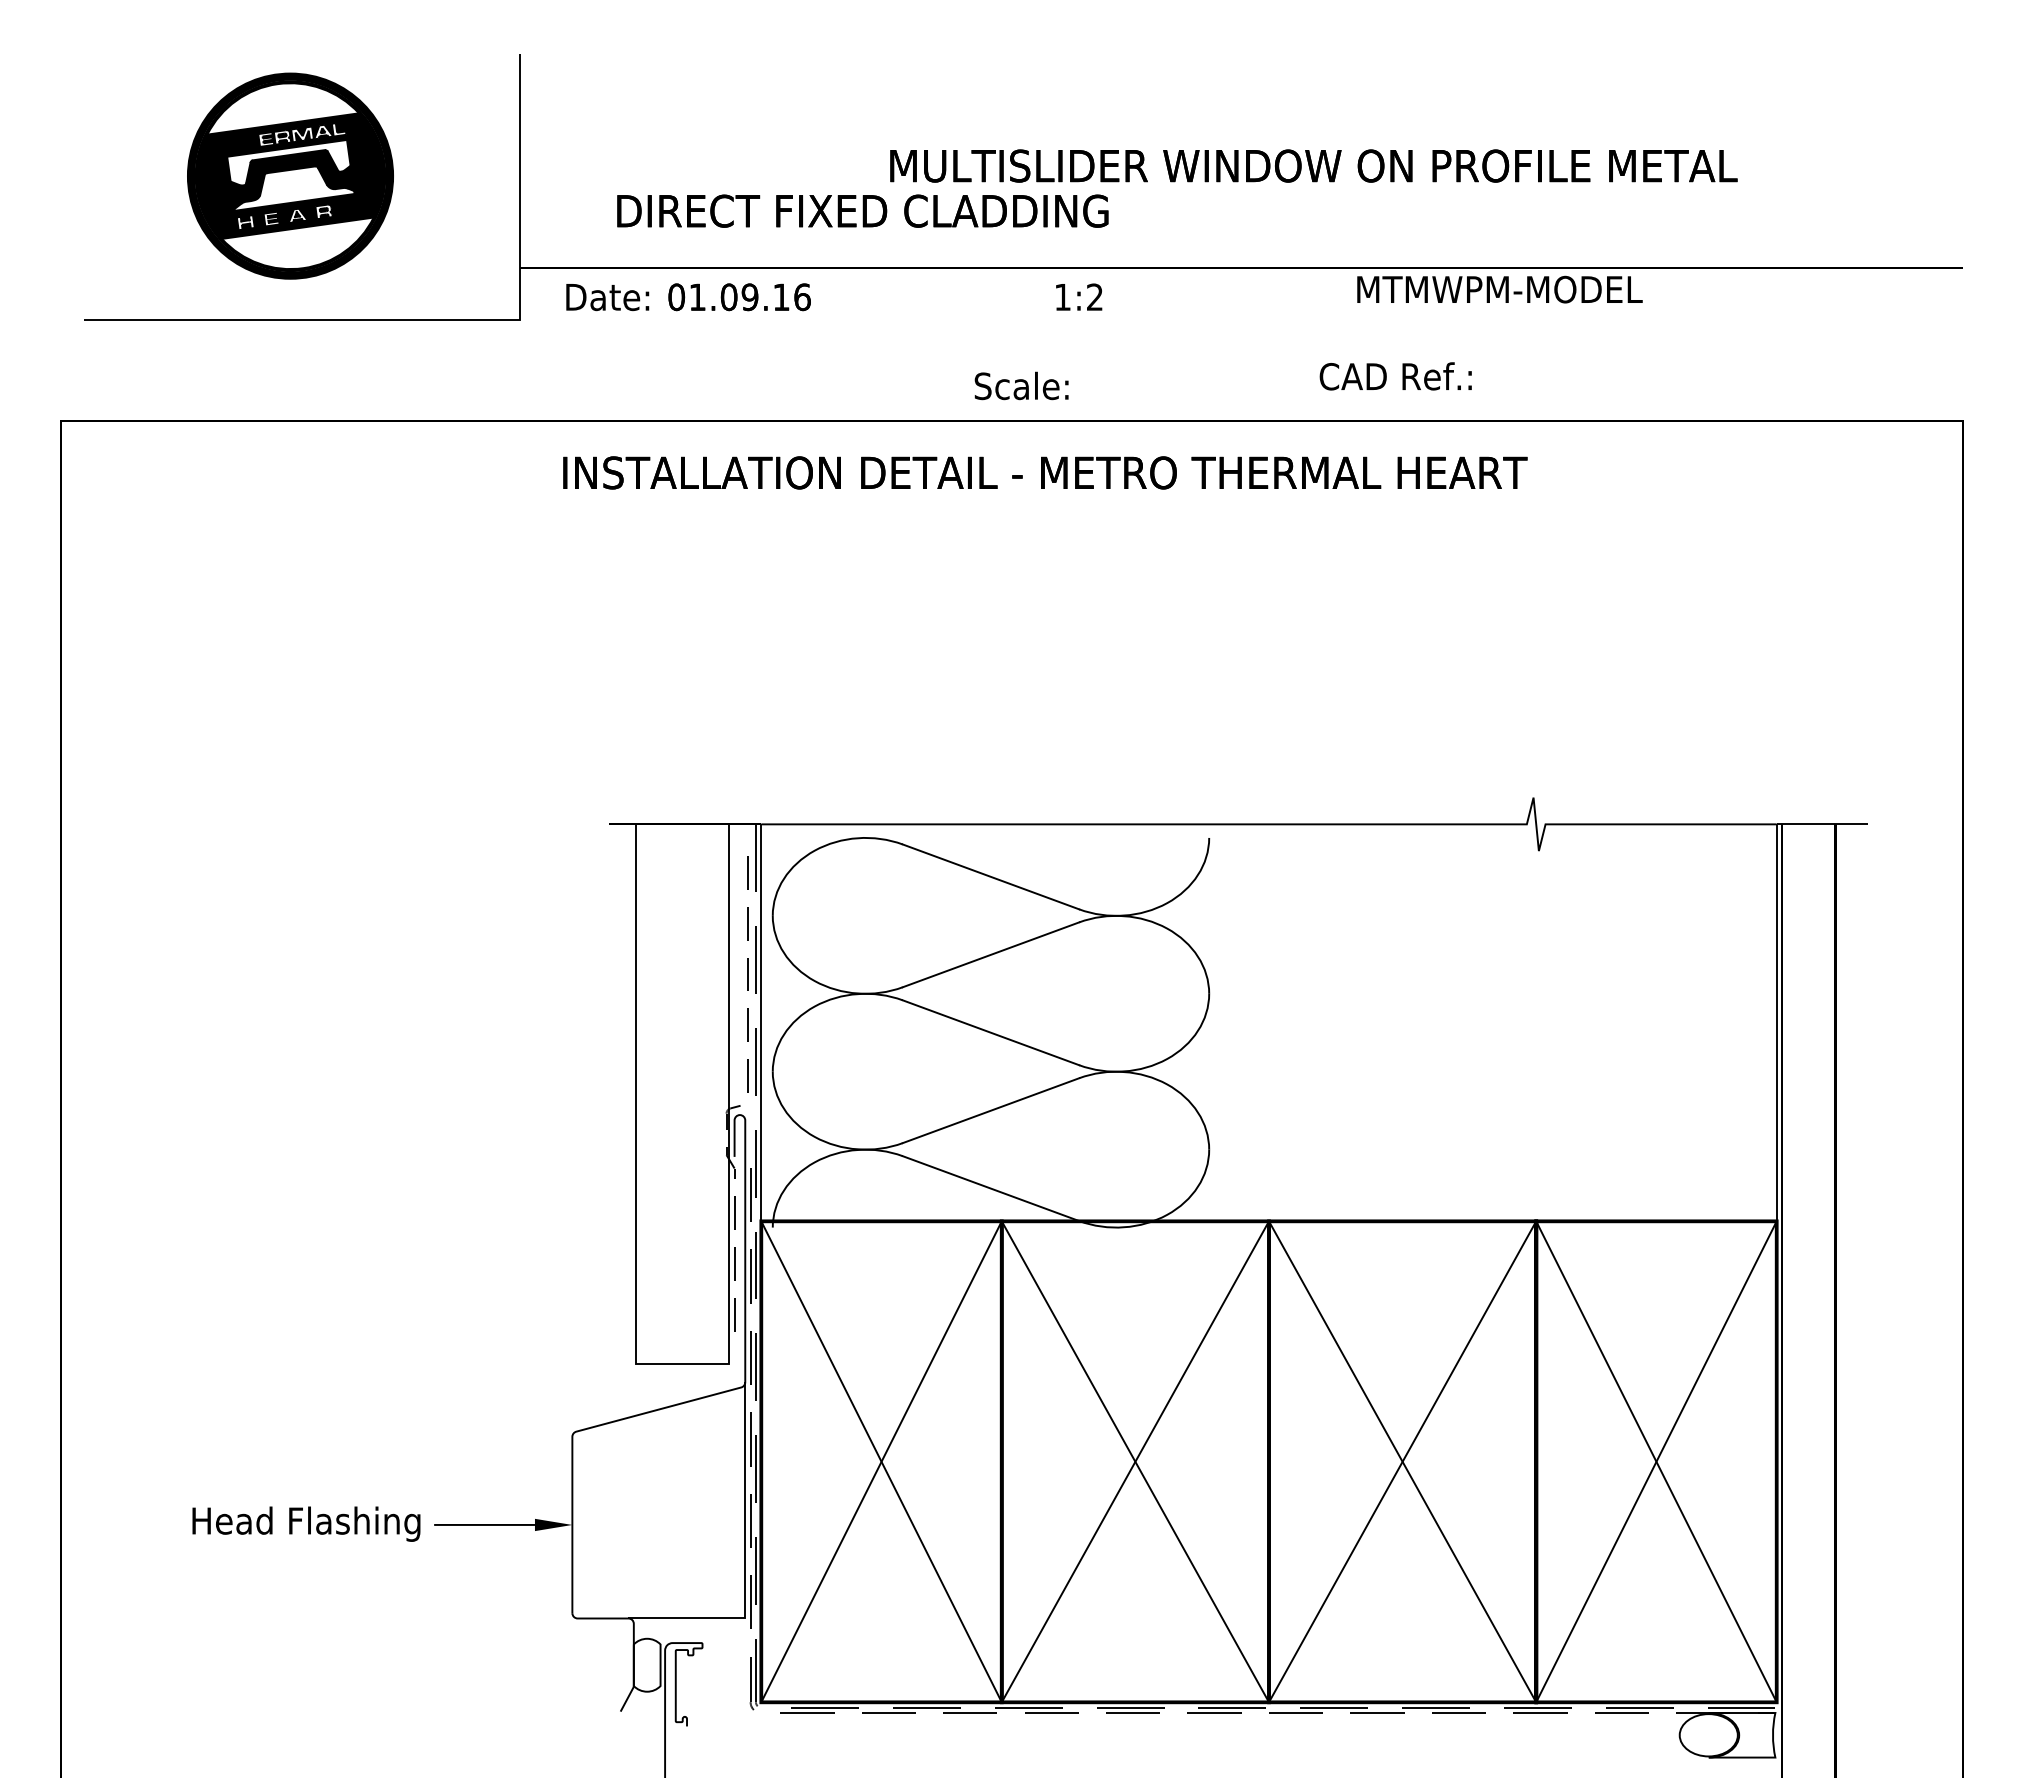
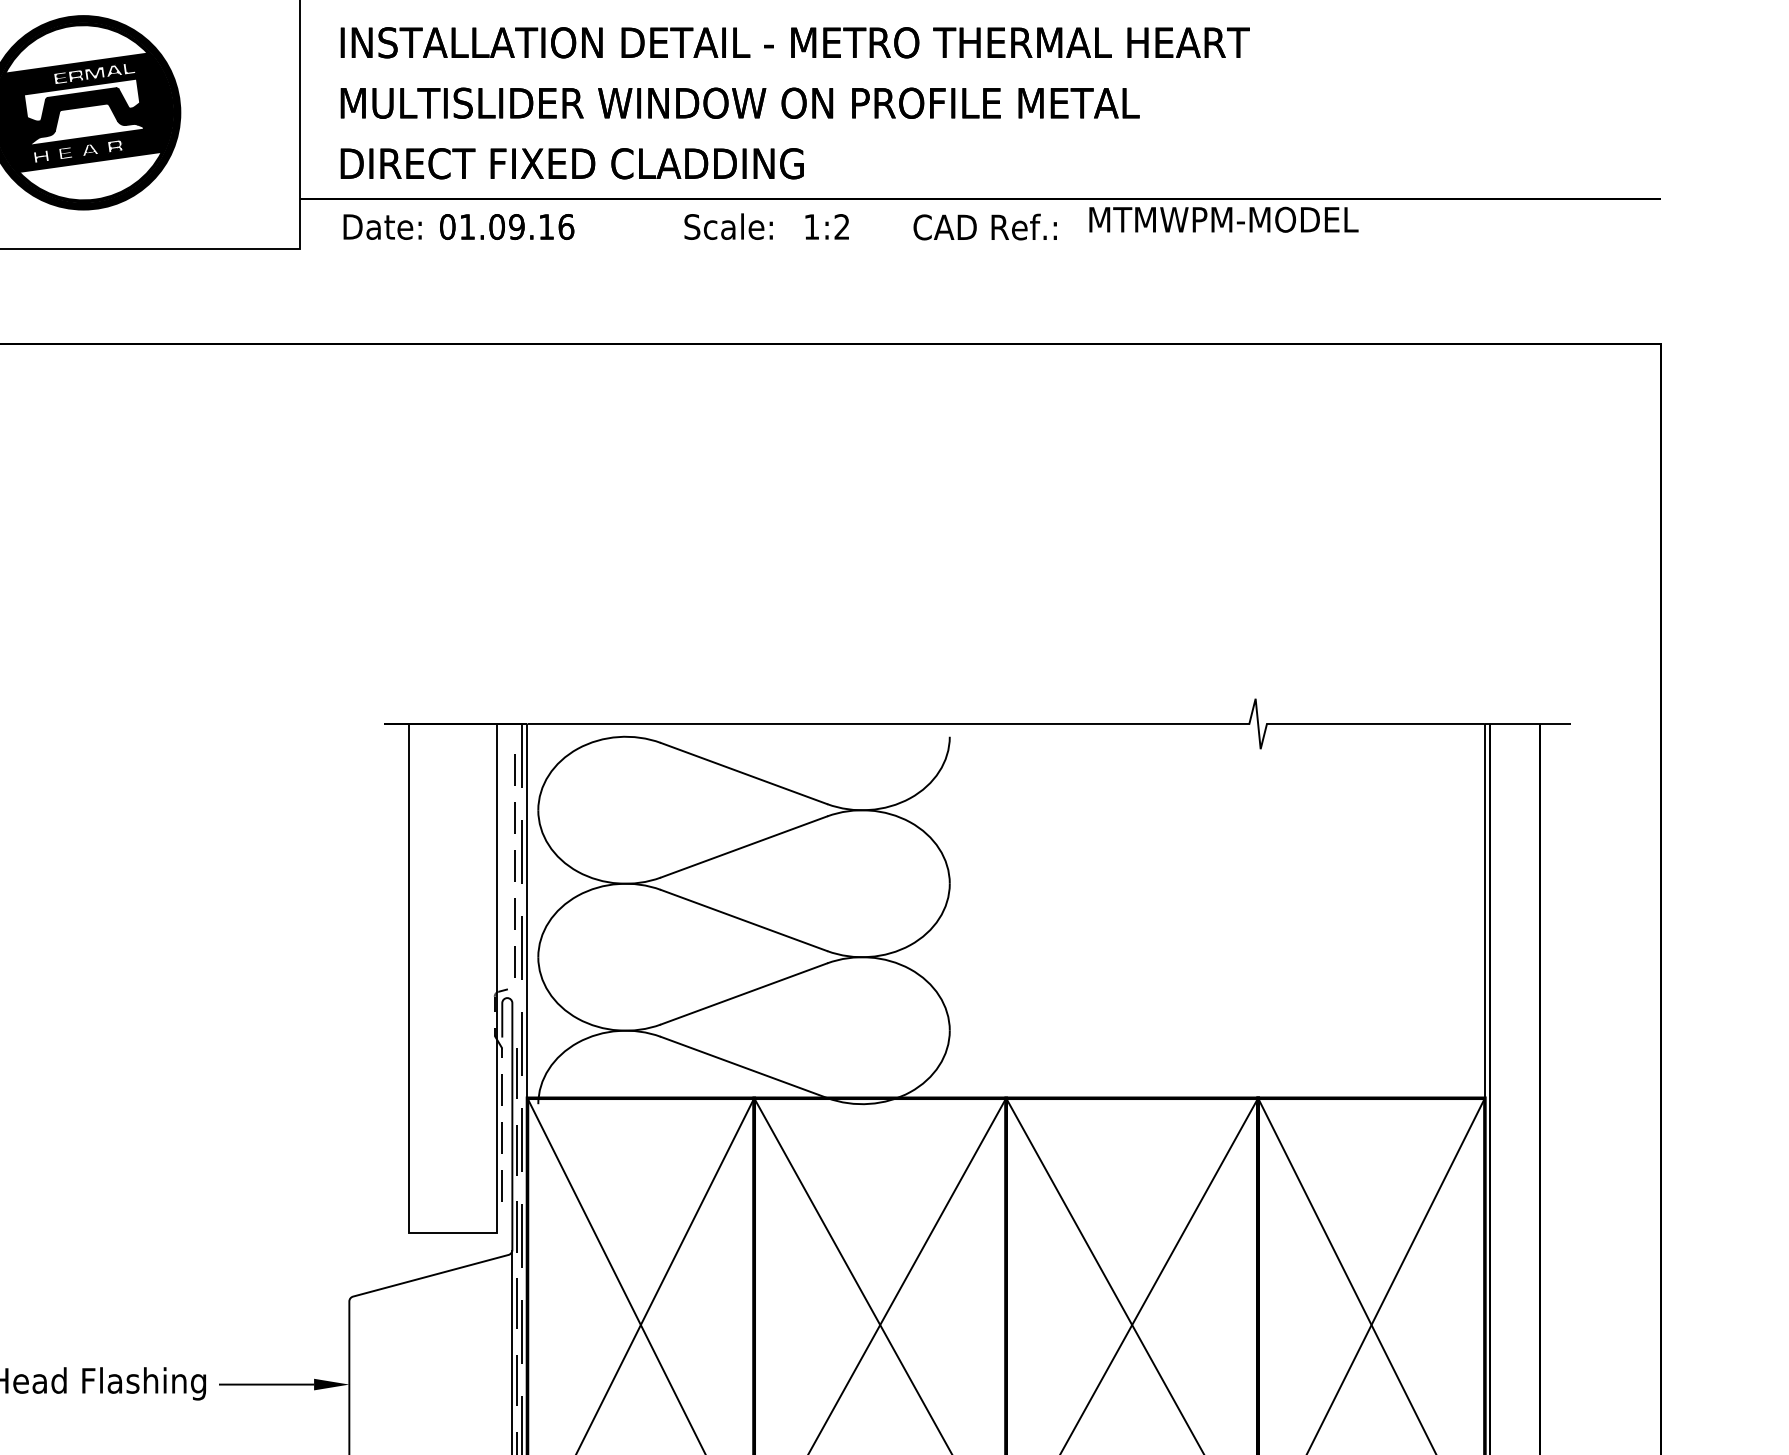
text: (1313, 165) -> (739, 102), moved
text: (862, 210) -> (571, 163), moved
text: (1395, 376) -> (984, 227), moved
text: (1021, 385) -> (728, 226), moved
text: (1045, 472) -> (795, 42), moved

